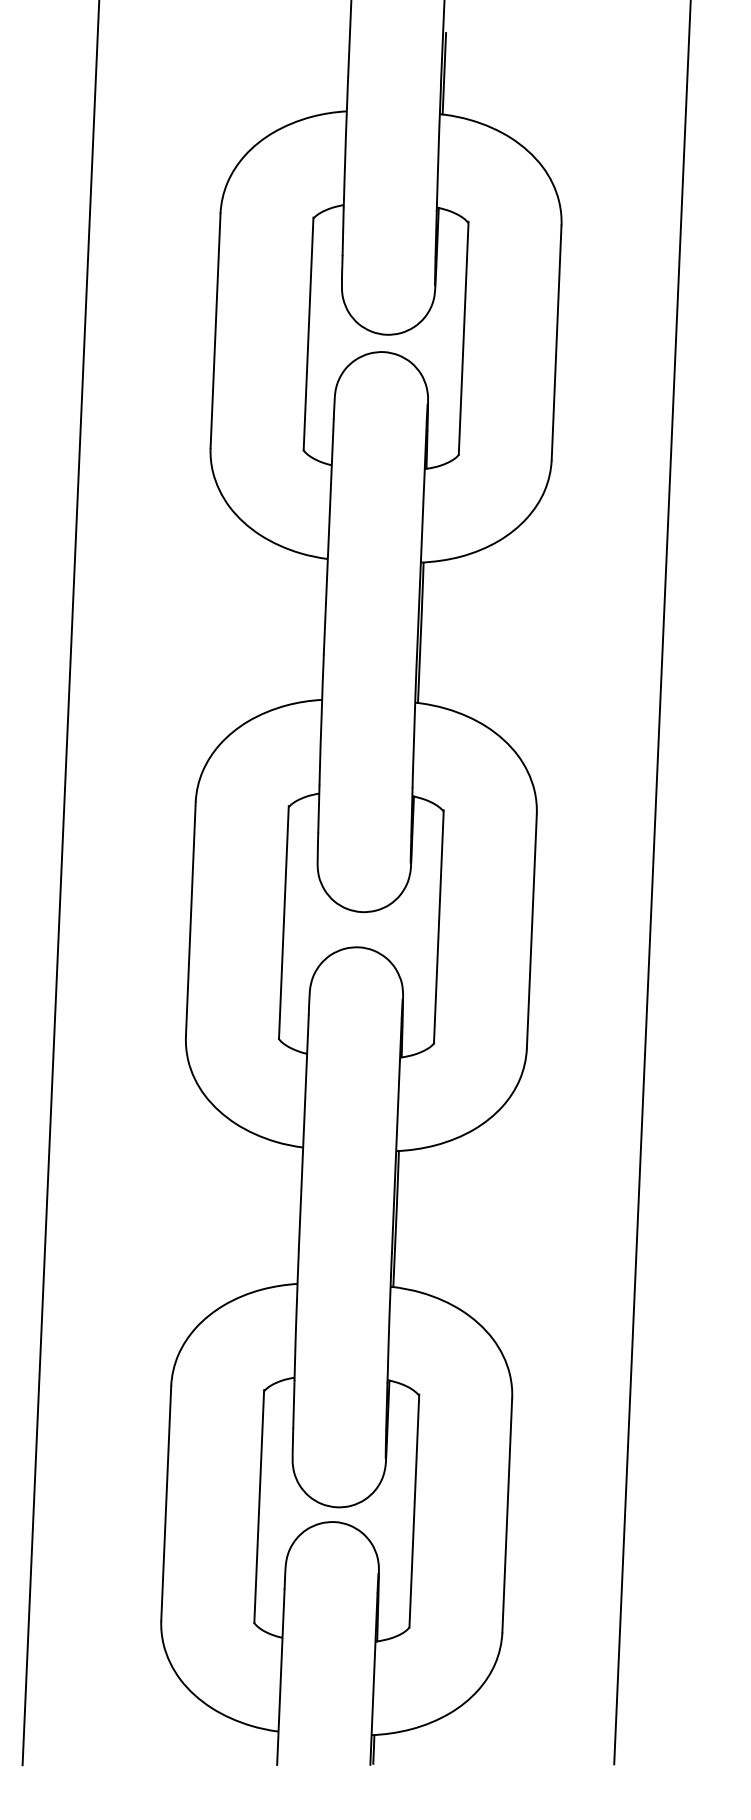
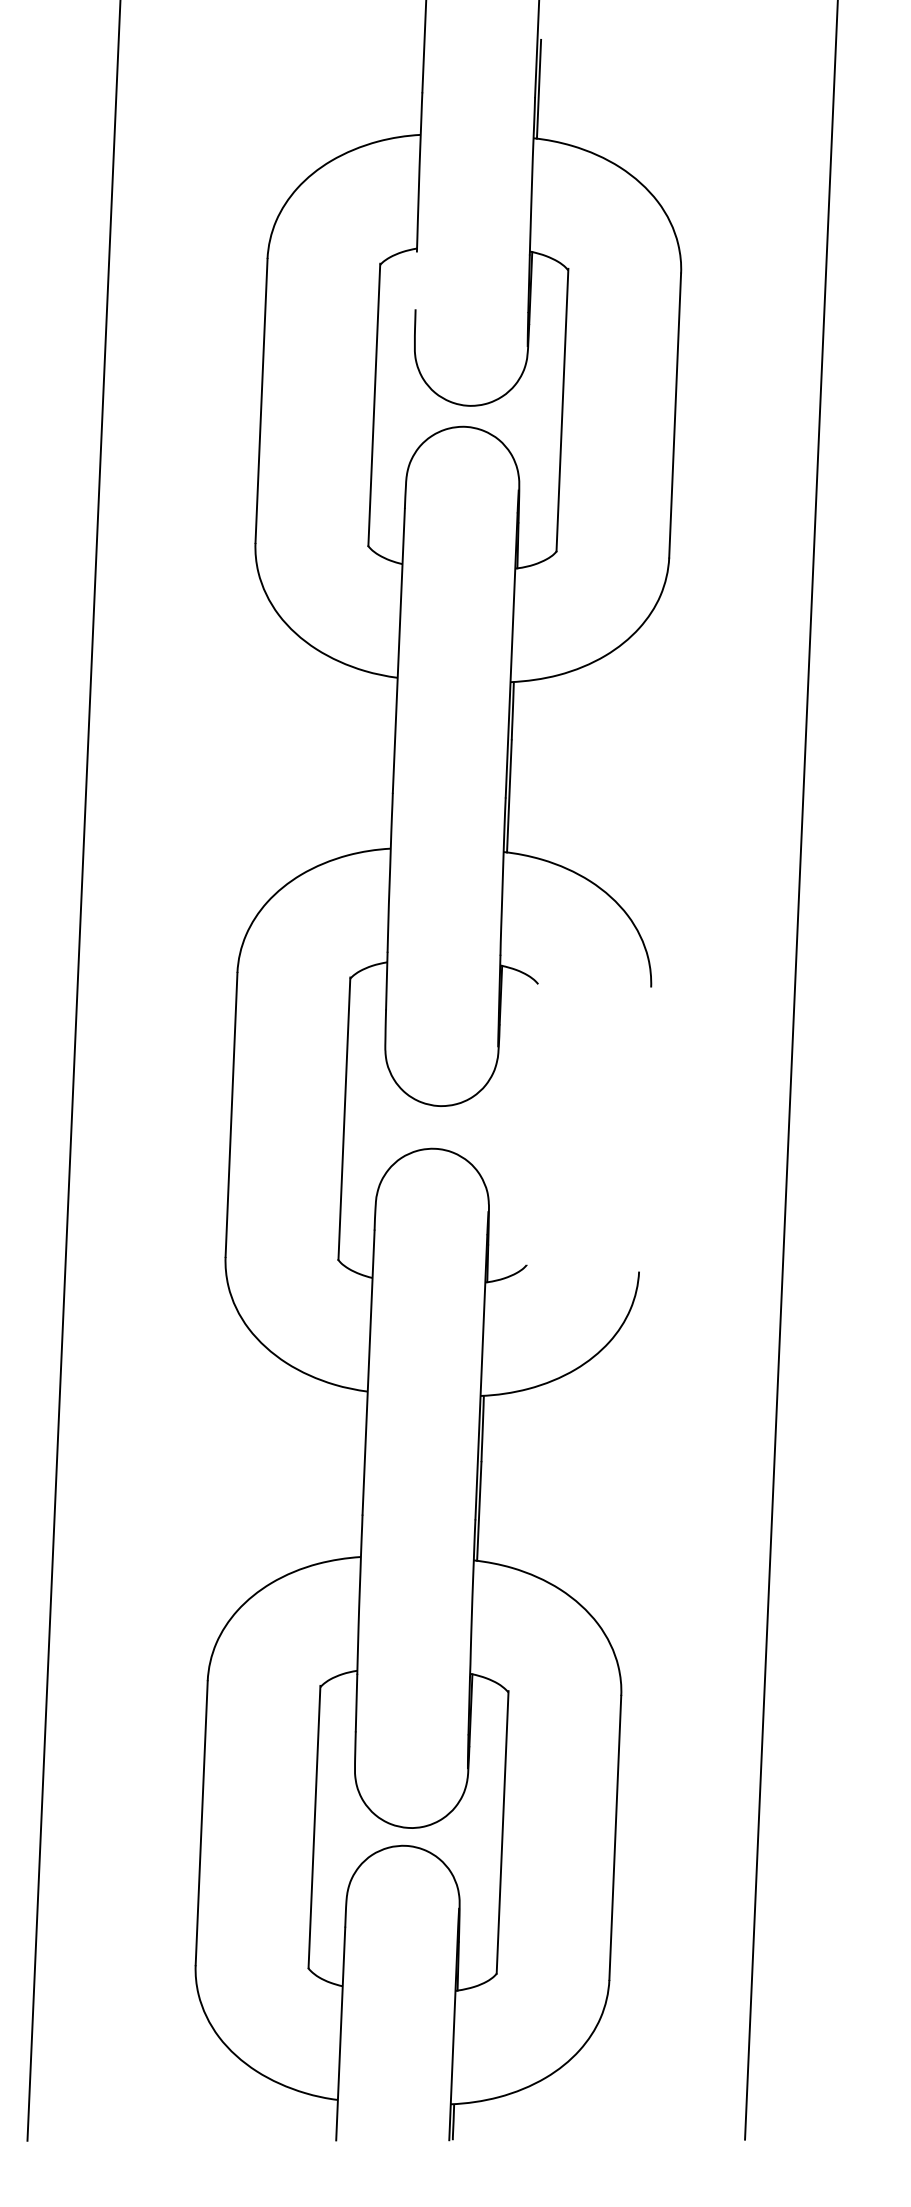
line: (342, 231) -> (415, 280), removed
line: (438, 926) -> (532, 1123), removed
line: (532, 931) -> (645, 1129), removed

